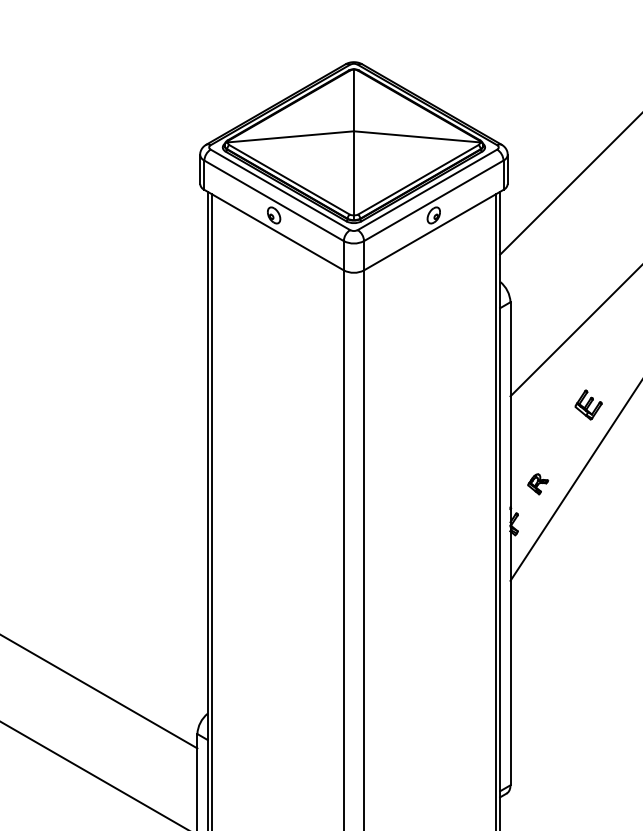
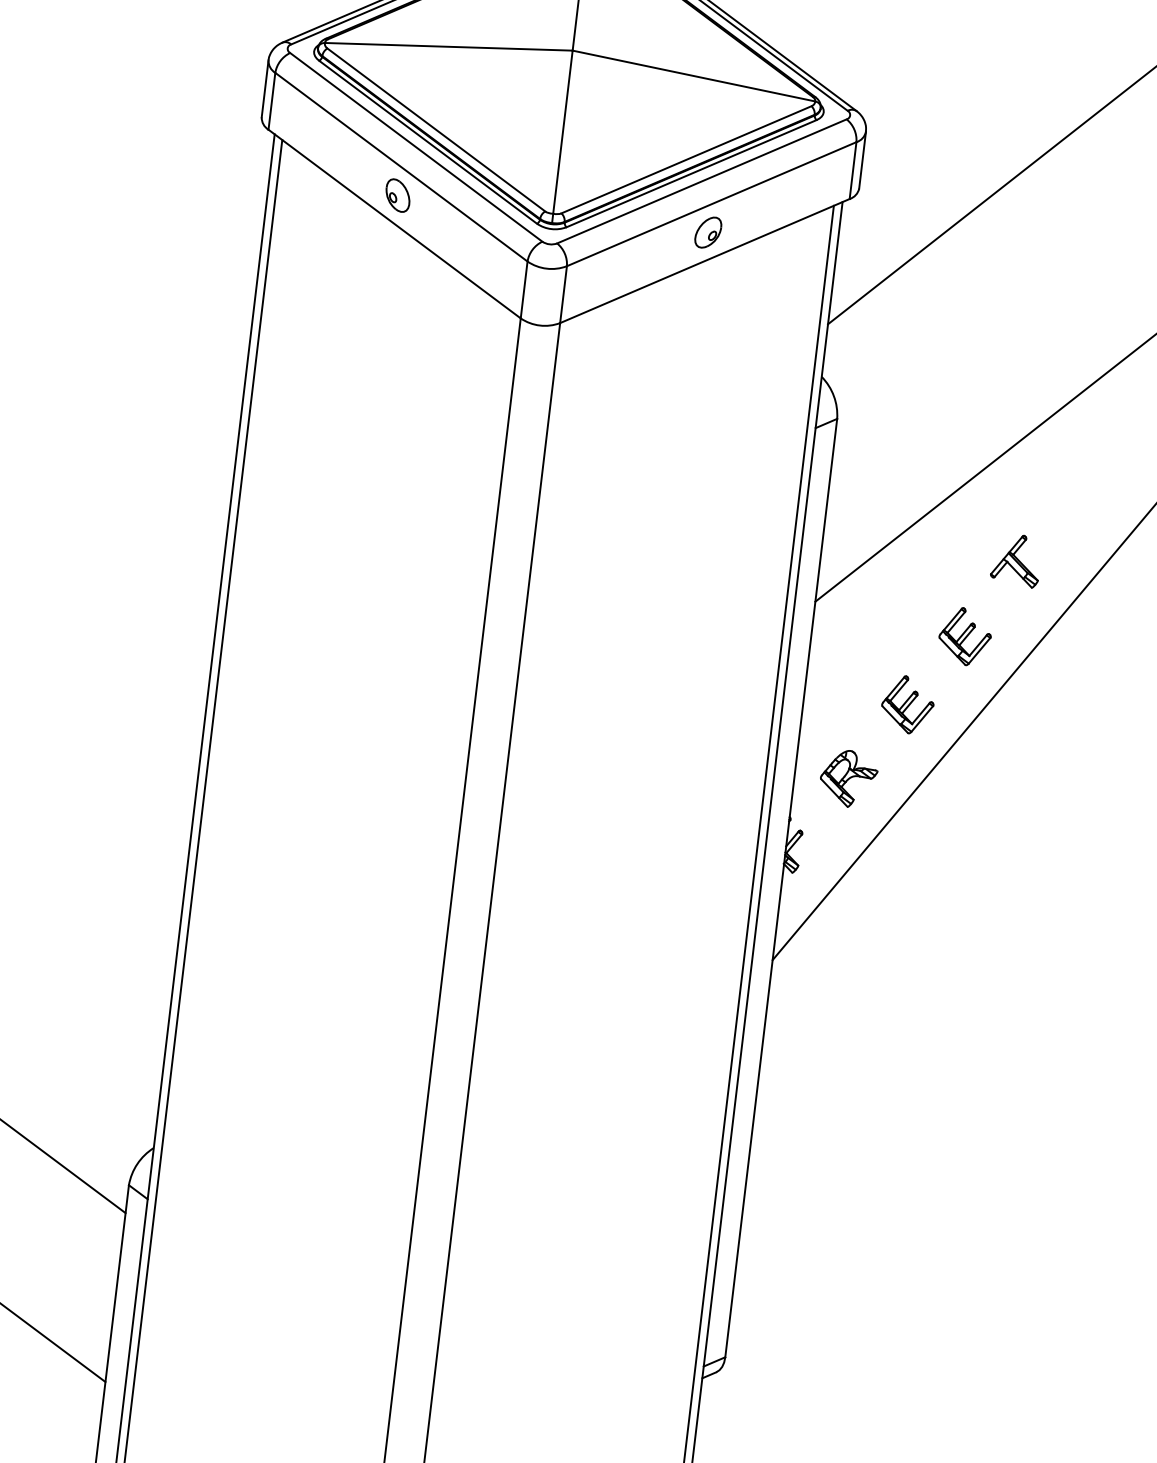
part: (610, 363) -> (1017, 561), added
part: (563, 442) -> (907, 703), added
part: (538, 484) -> (849, 779), size x1.43

